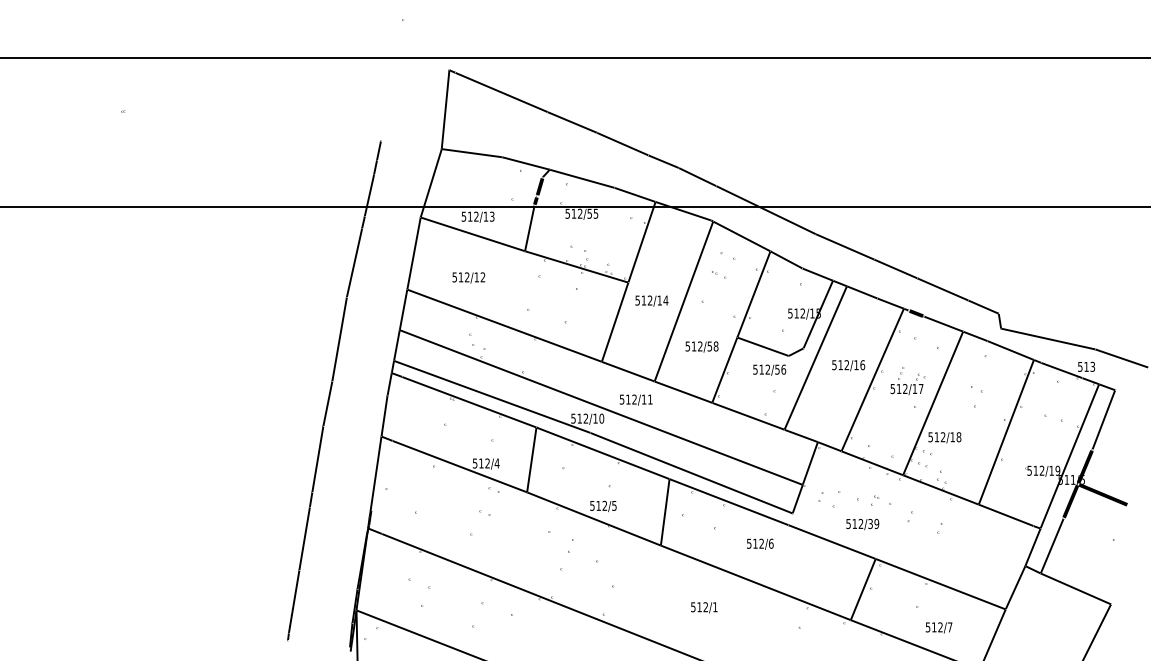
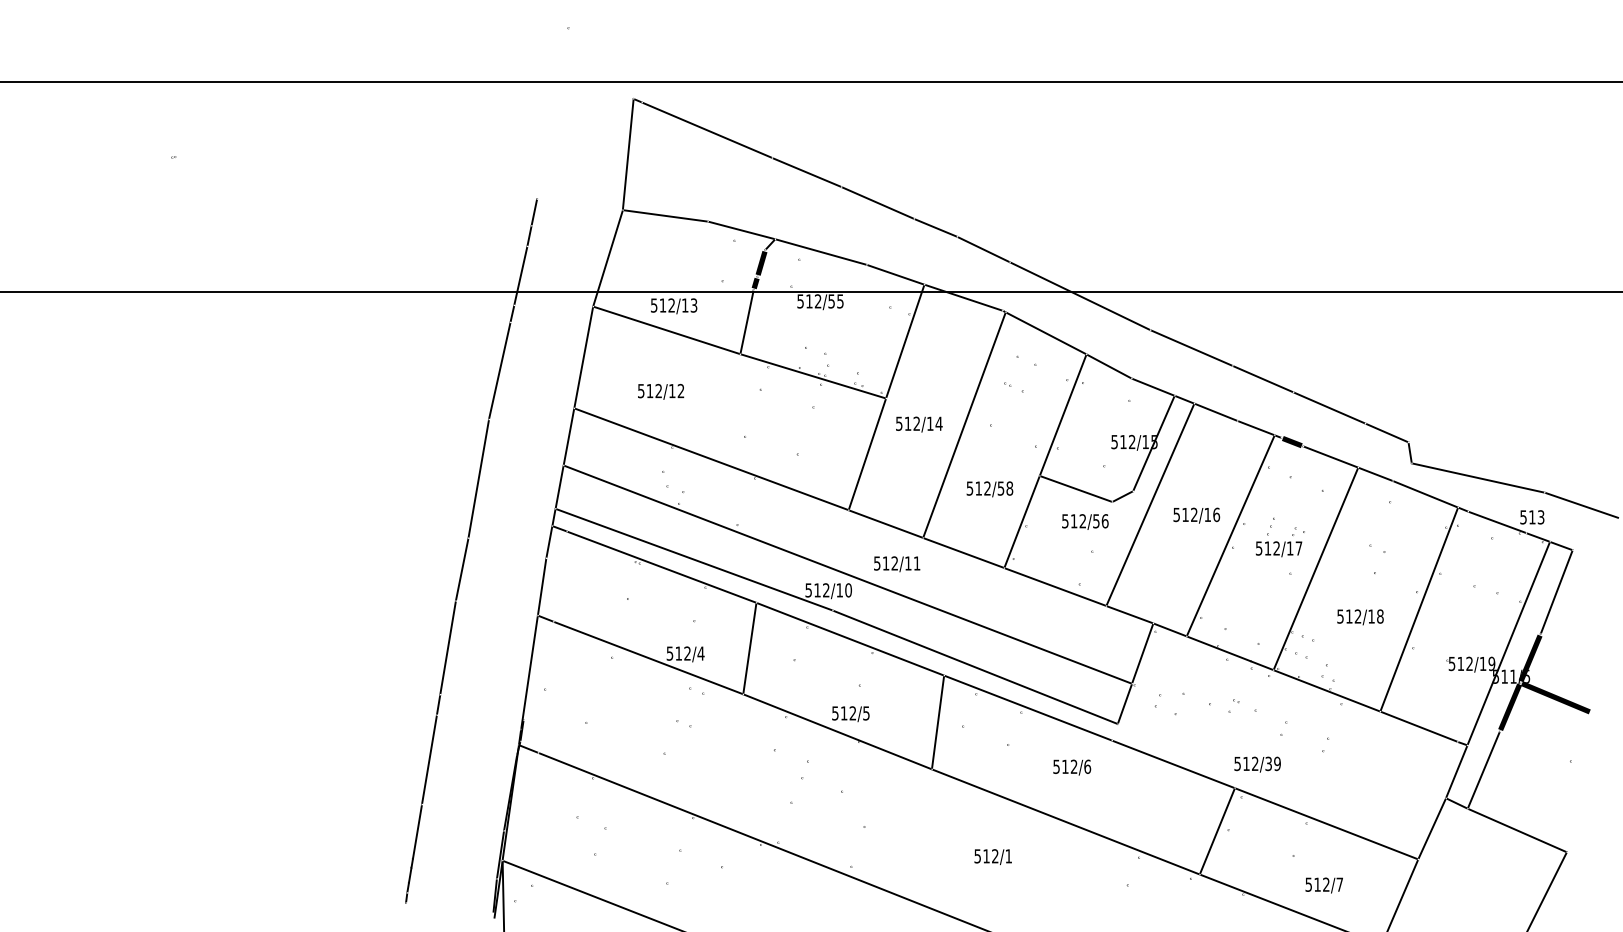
text: (944, 437) -> (1360, 617), moved
text: (862, 524) -> (1257, 764), moved

